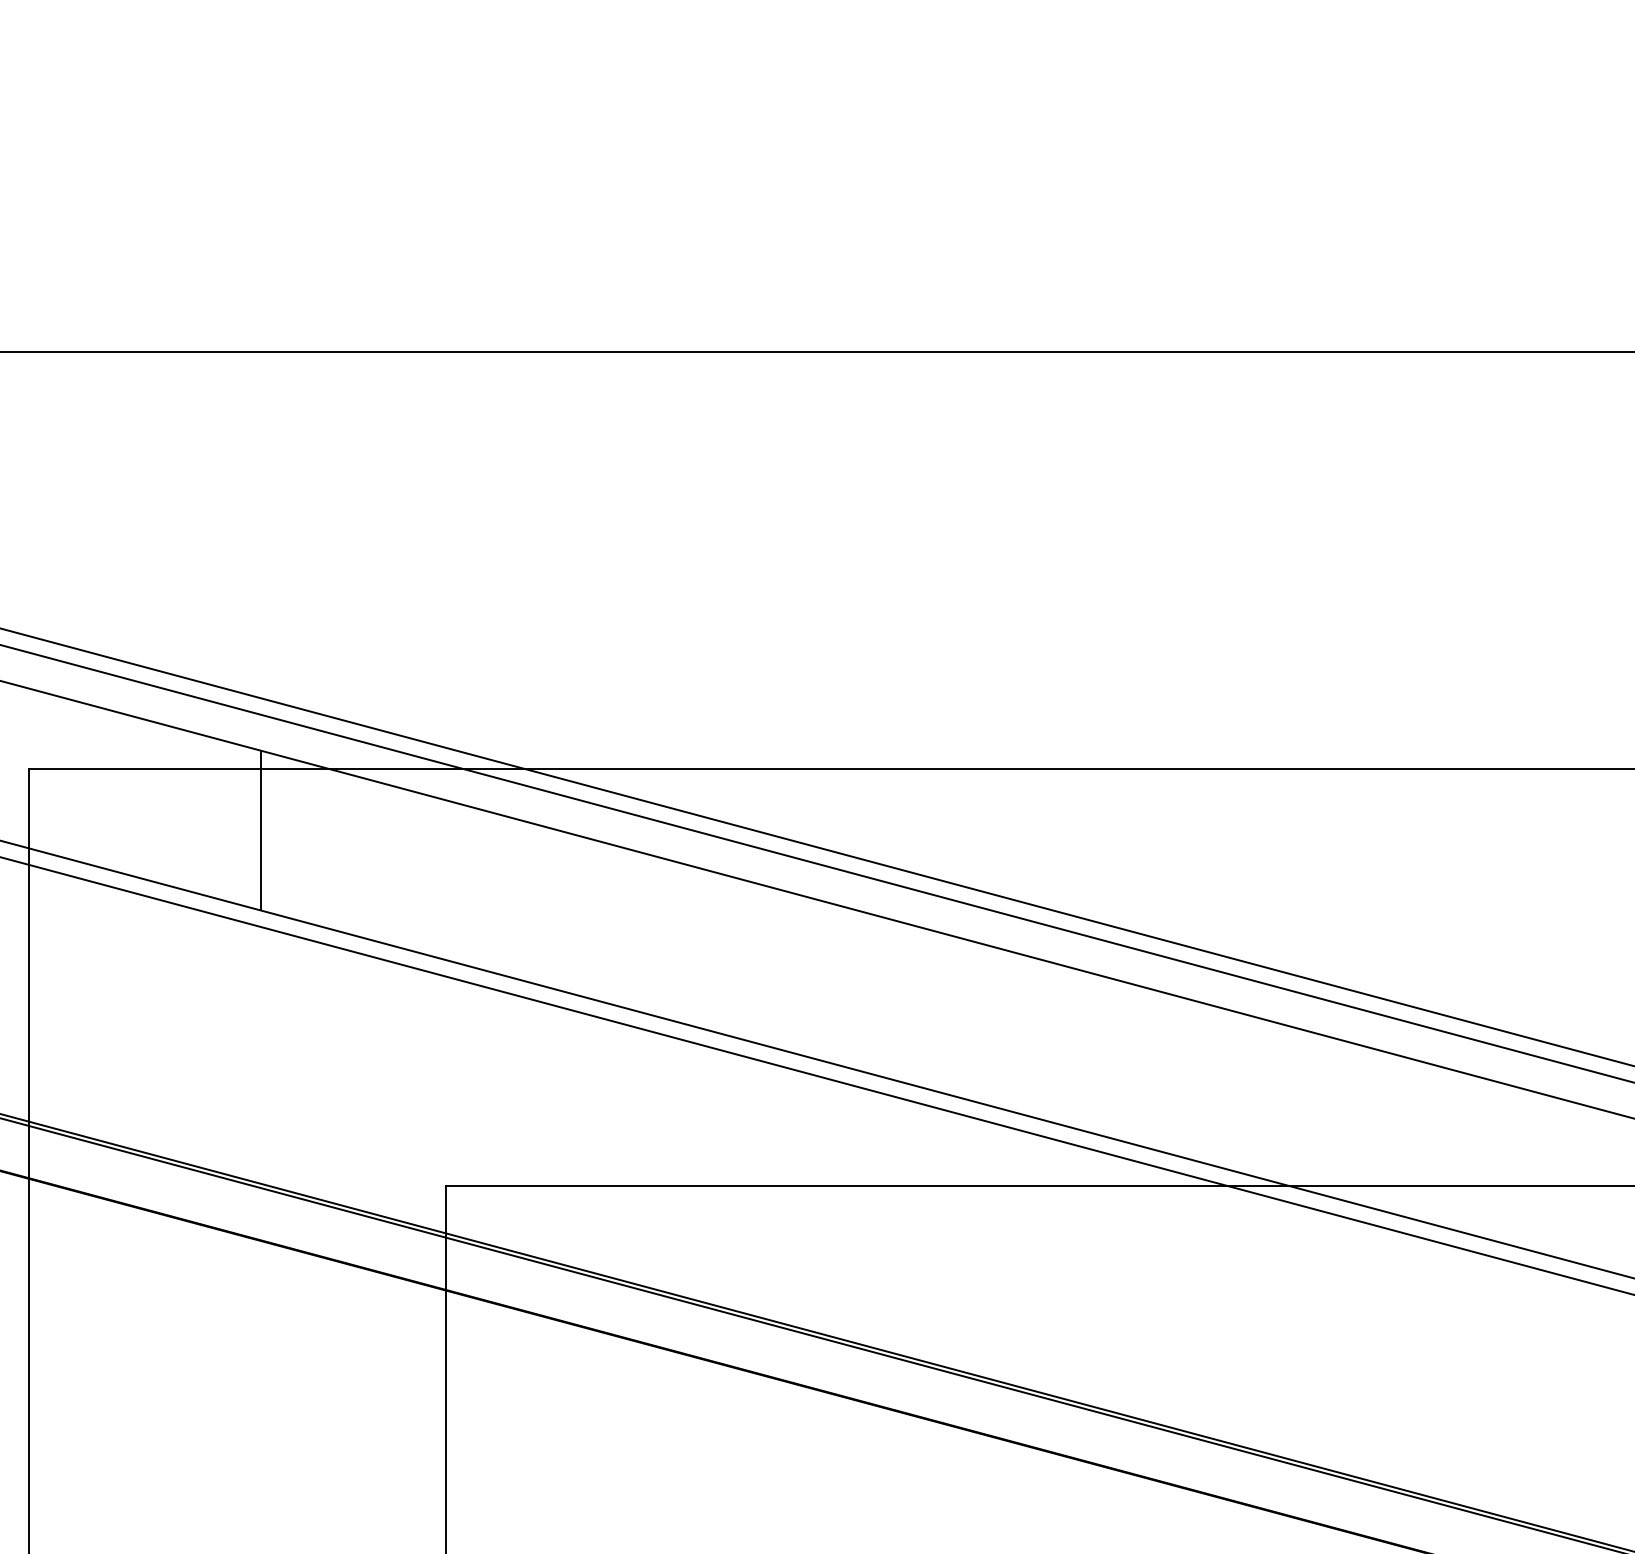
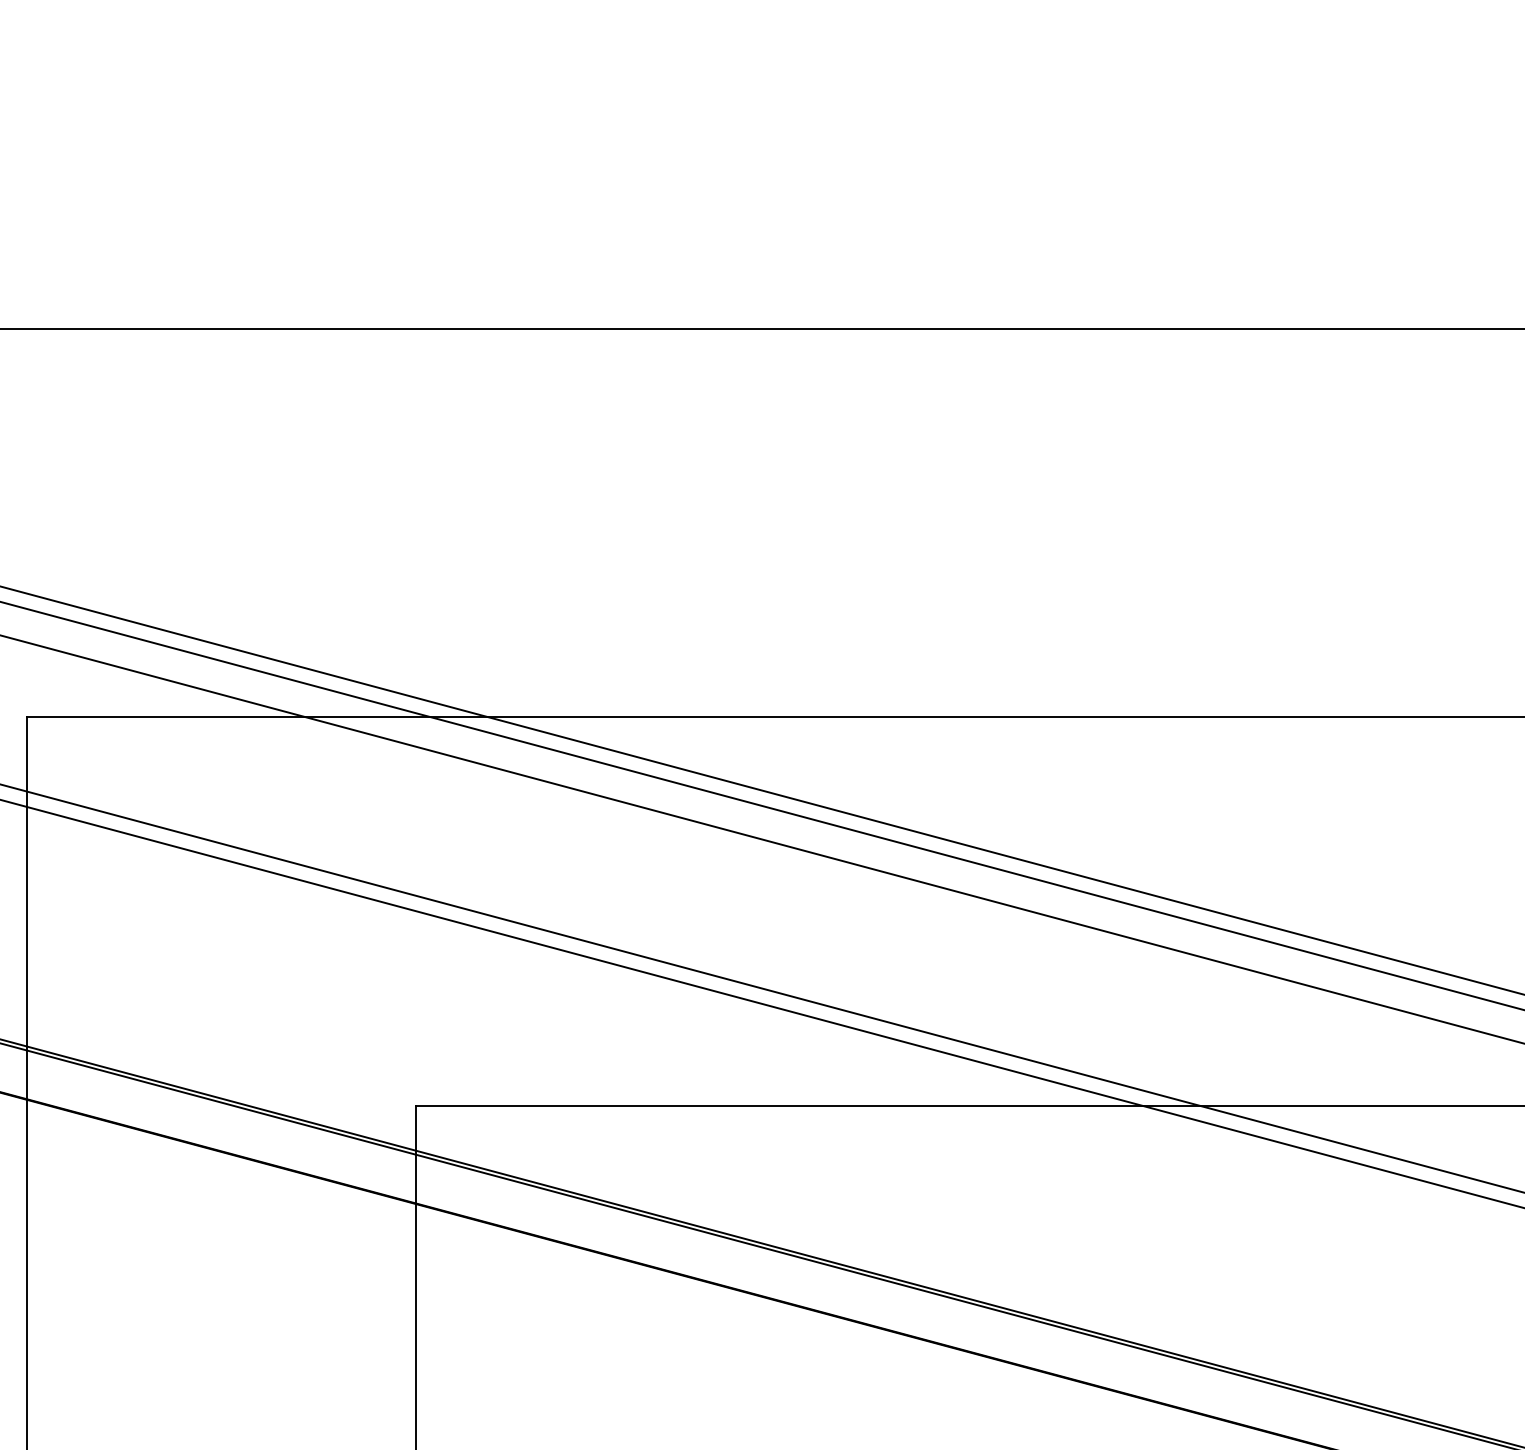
line: (260, 830) -> (242, 774), removed

